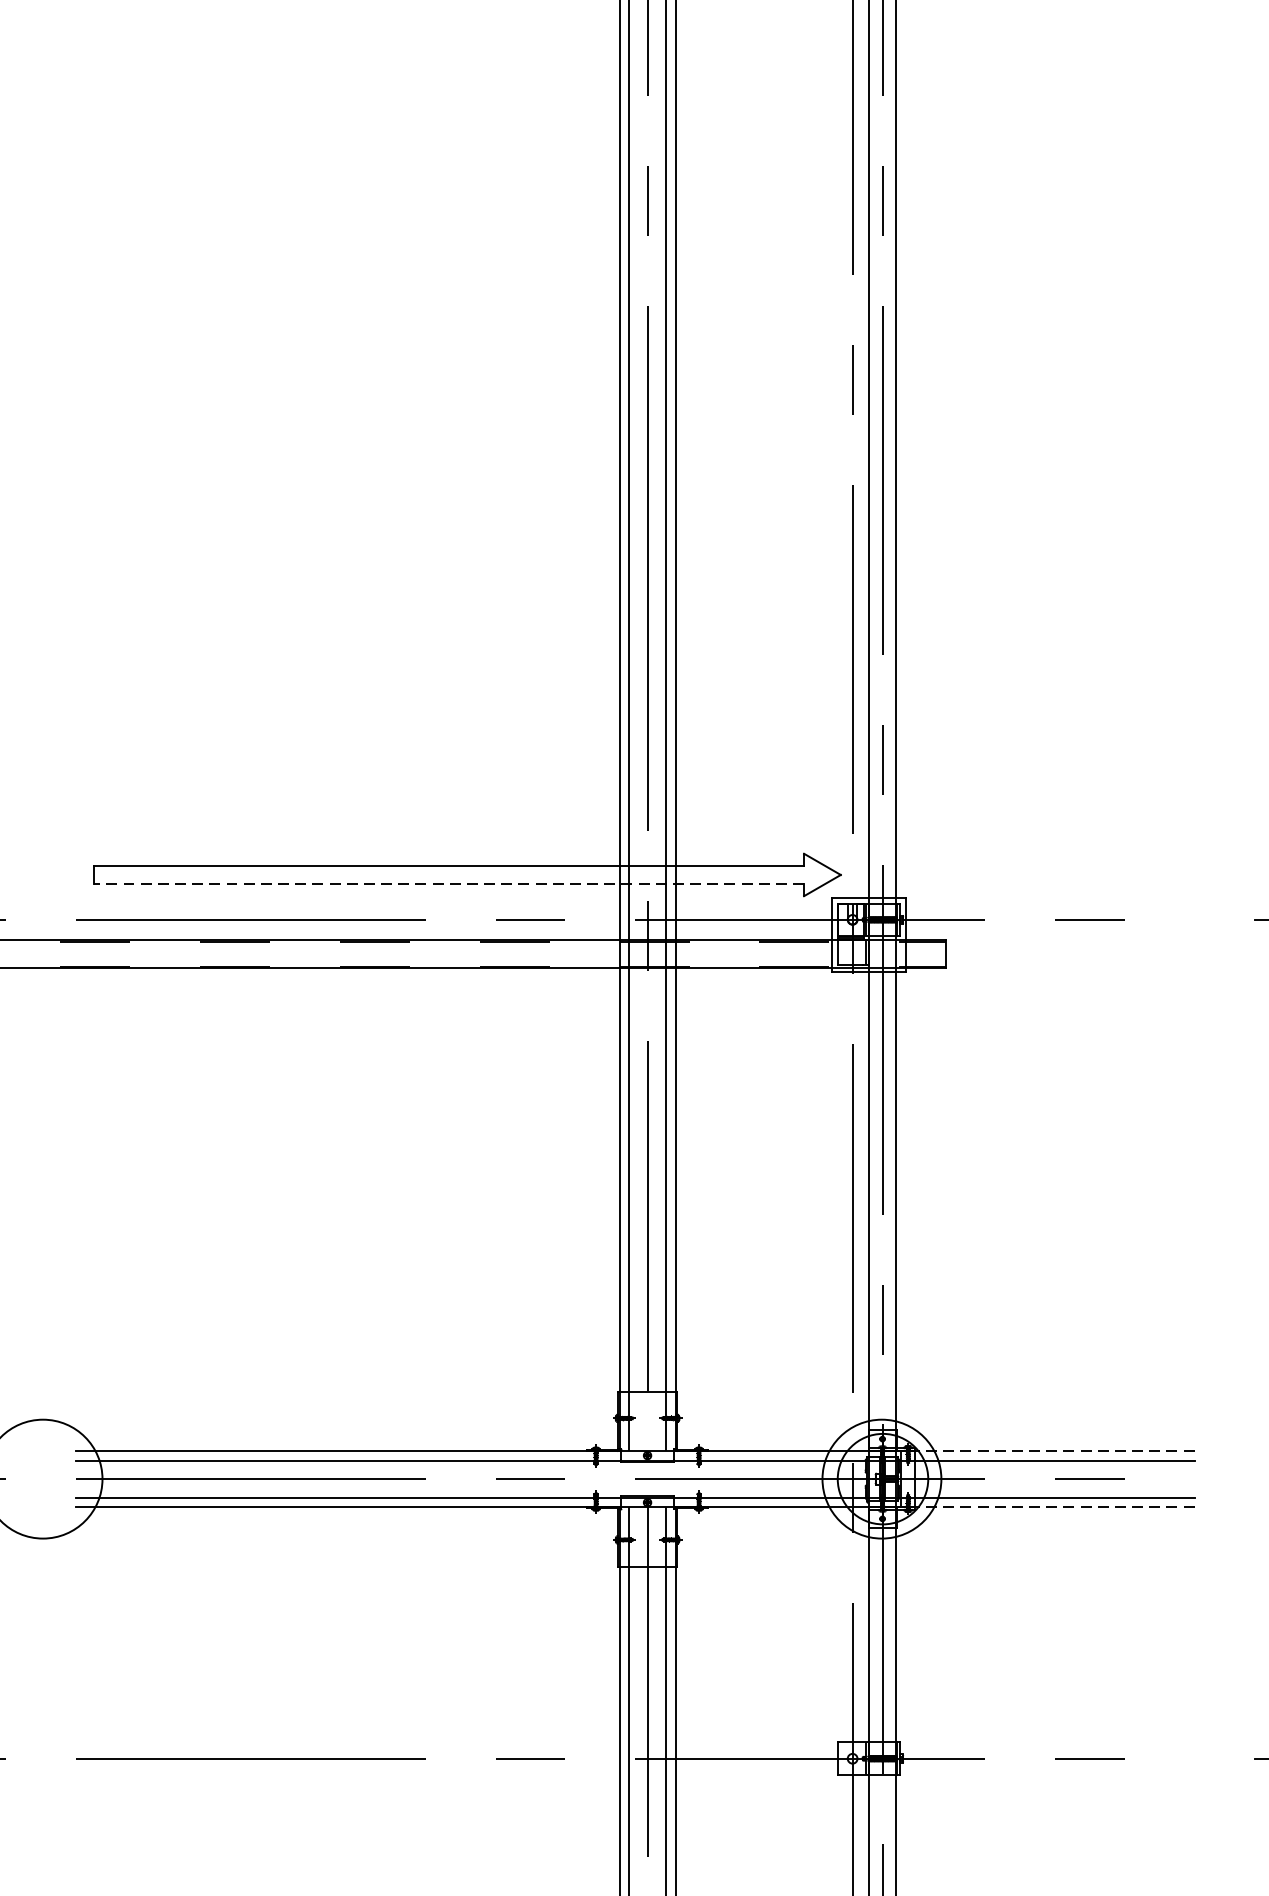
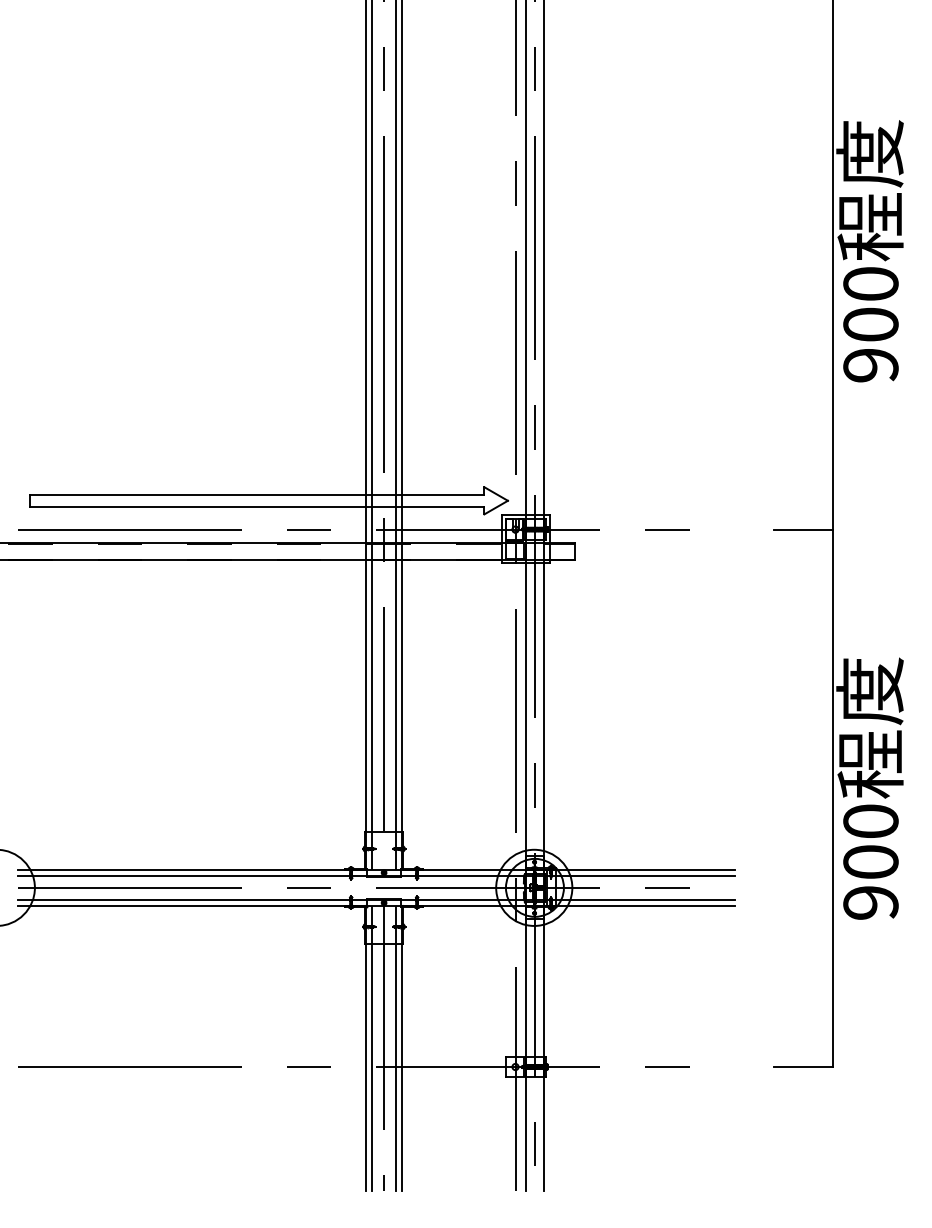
line: (448, 883) -> (256, 506), dashed -> solid
line: (1053, 1450) -> (644, 869), dashed -> solid
line: (1053, 1506) -> (644, 905), dashed -> solid

